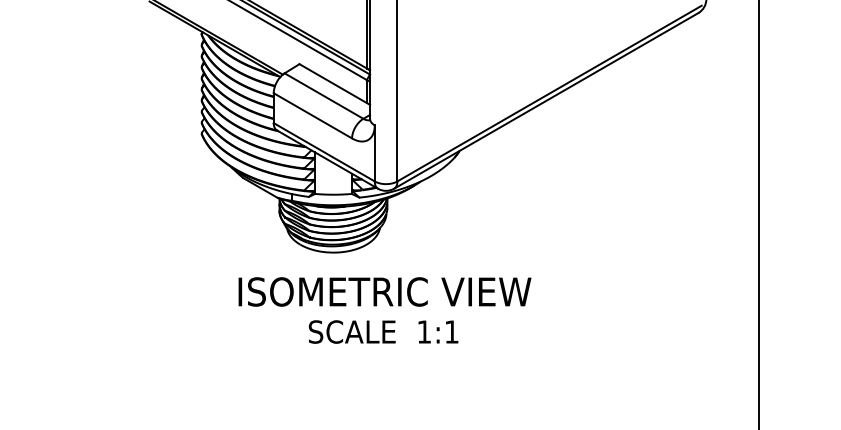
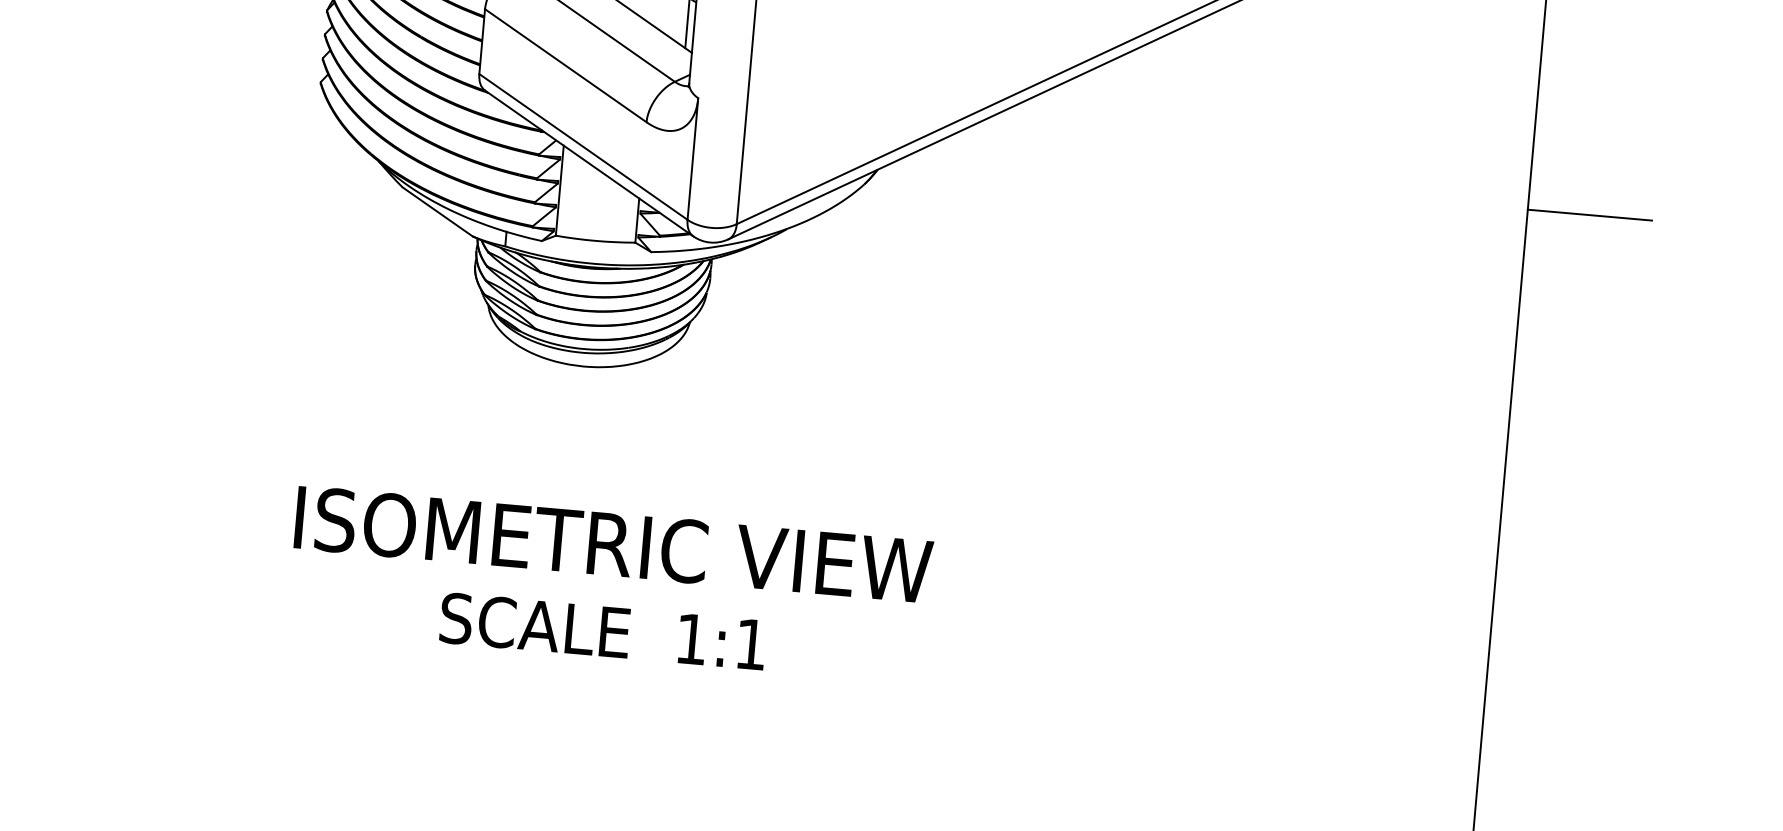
line: (786, 143) -> (1588, 215), added
text: (384, 310) -> (609, 584), moved

